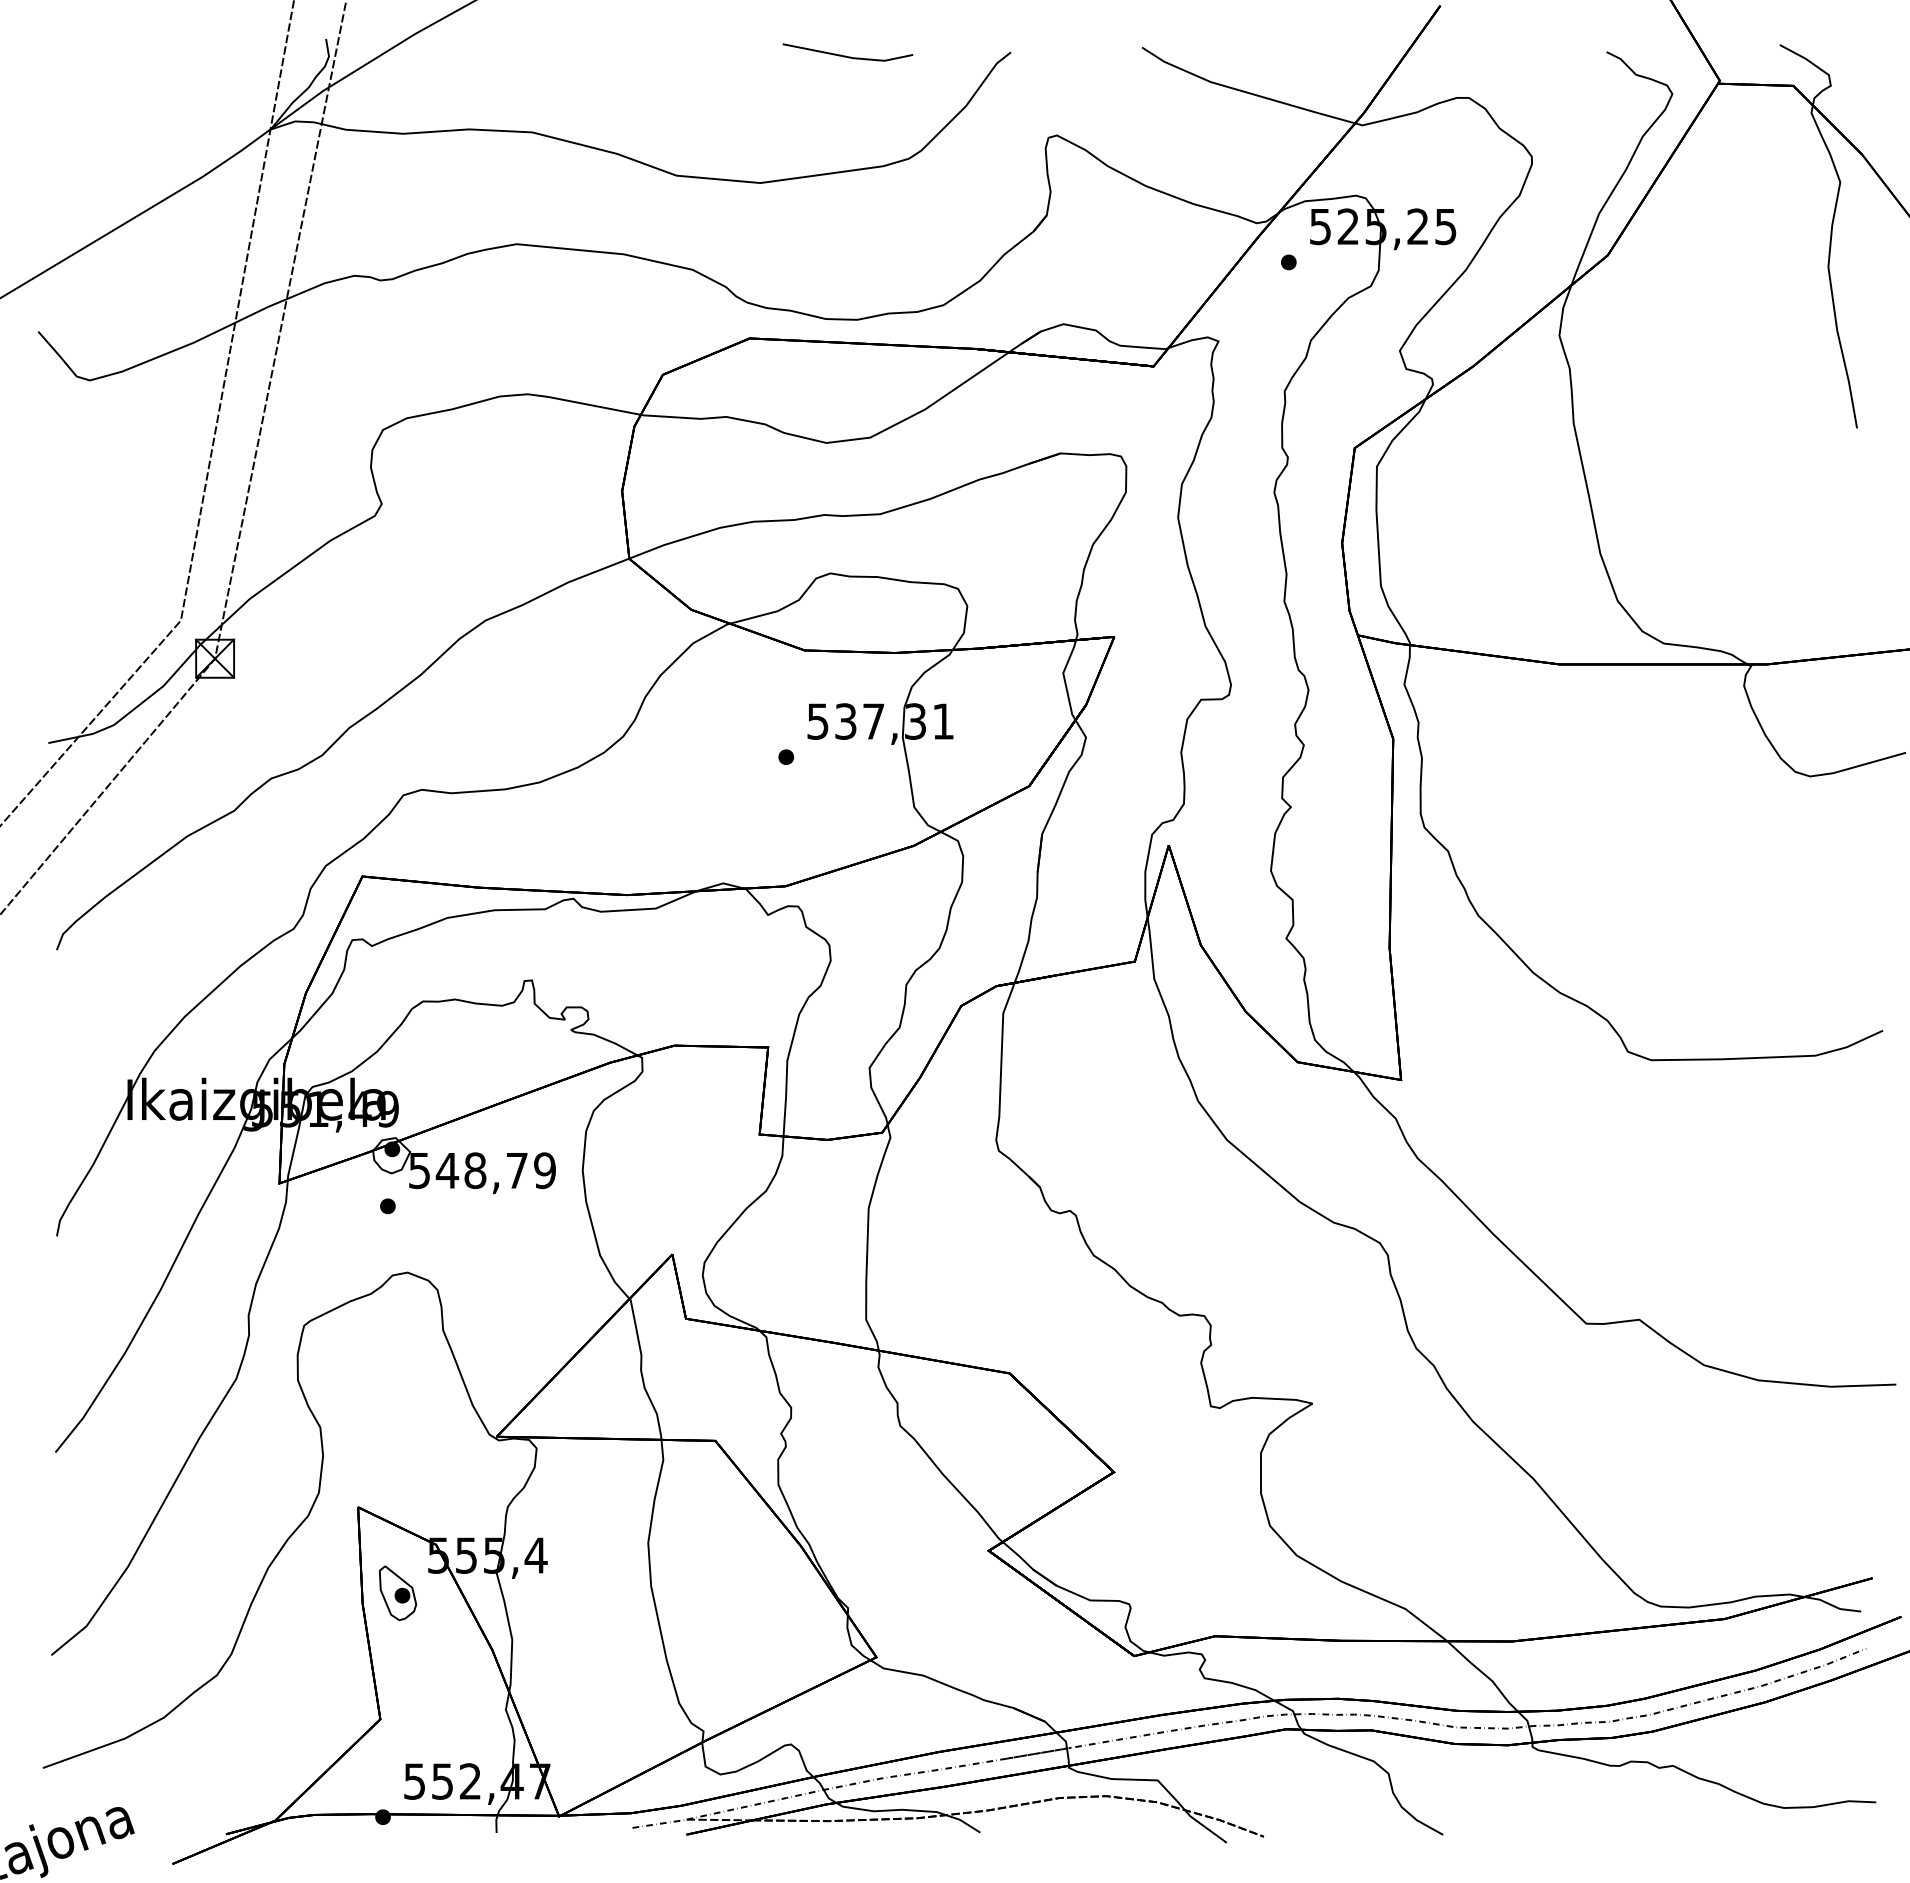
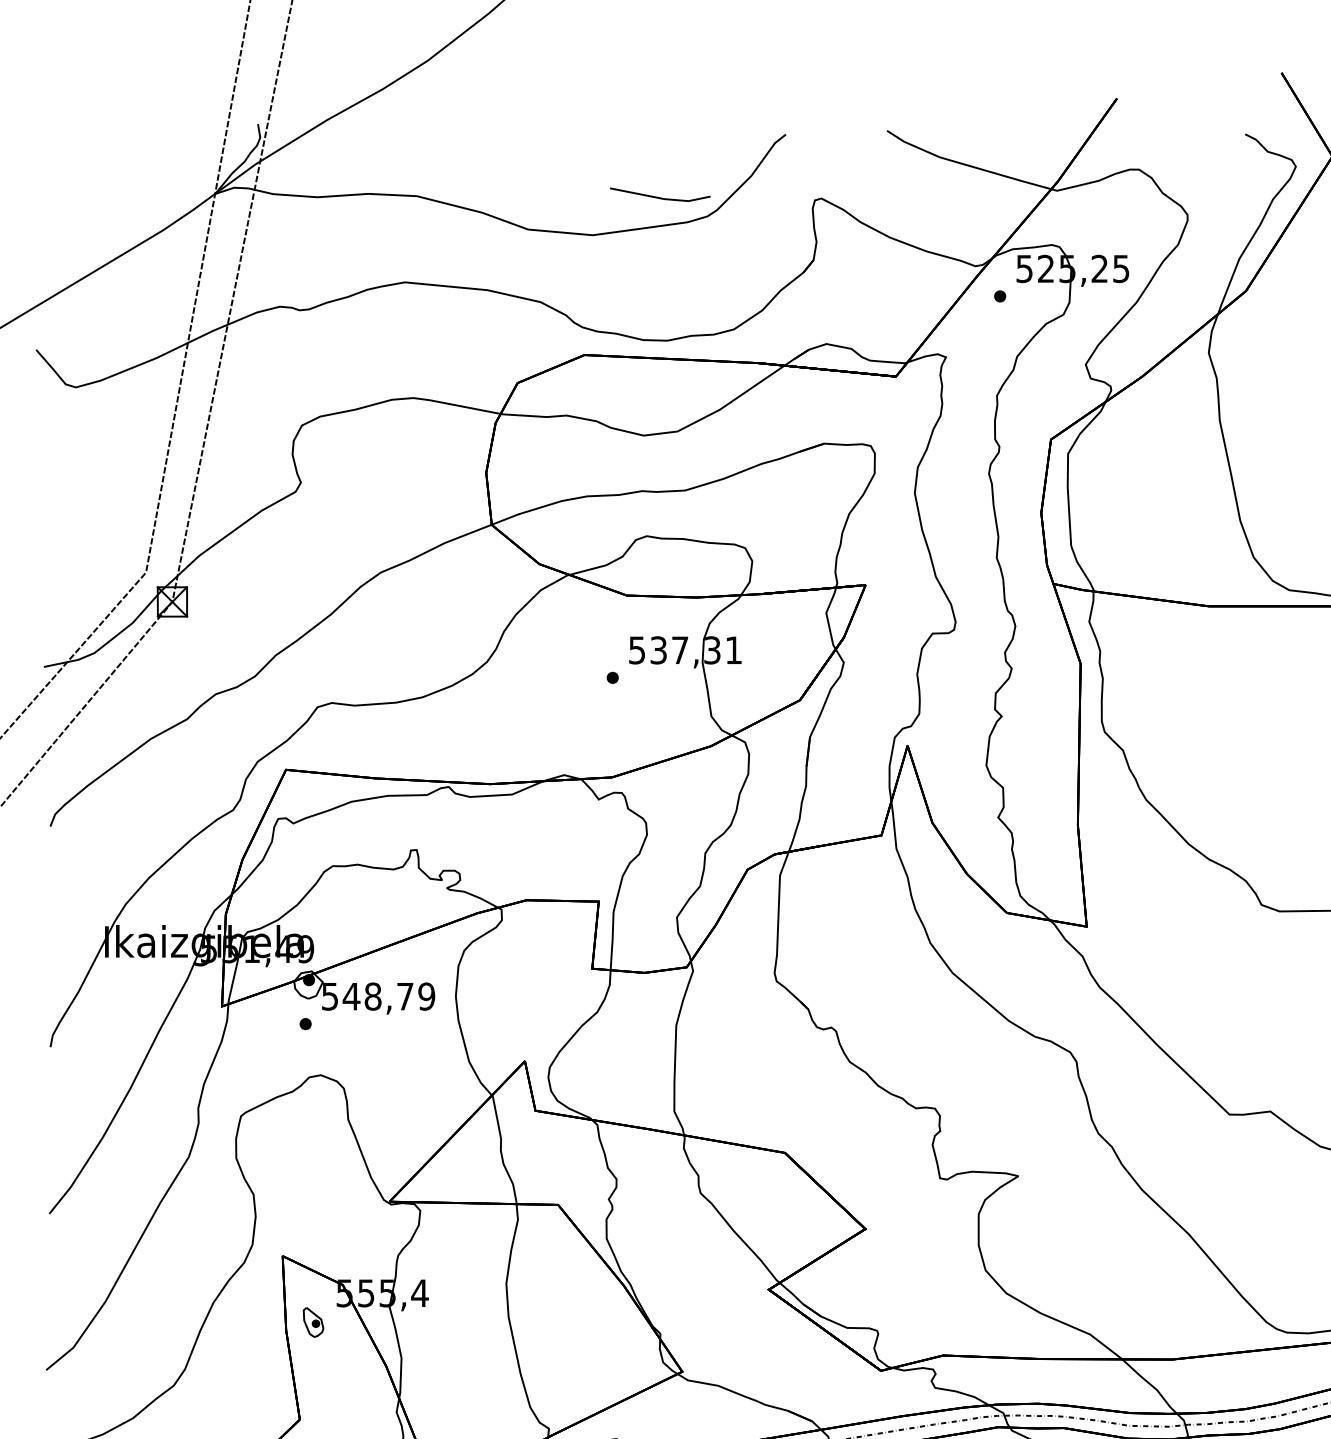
line: (846, 55) -> (659, 197), moved
part: (398, 1593) -> (313, 1322), size x0.7

